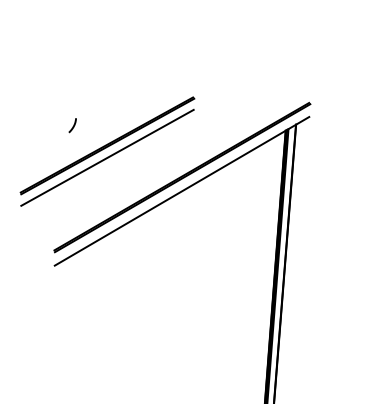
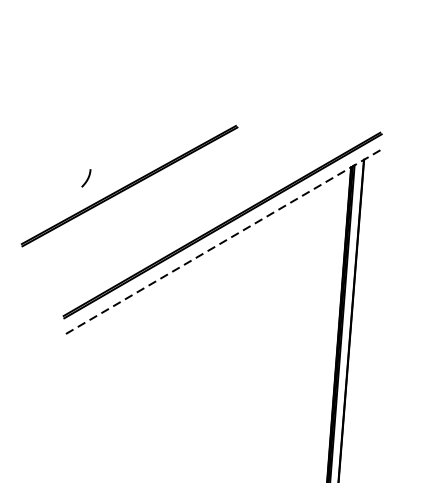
curve: (73, 125) -> (87, 178), moved
line: (107, 157) -> (129, 200), removed
line: (181, 191) -> (221, 242), solid -> dashed

